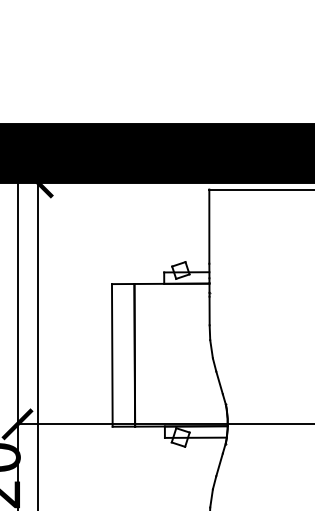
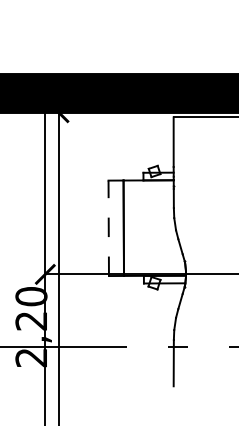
line: (111, 355) -> (108, 228), solid -> dashed

